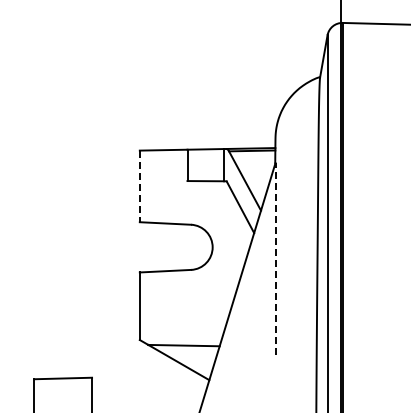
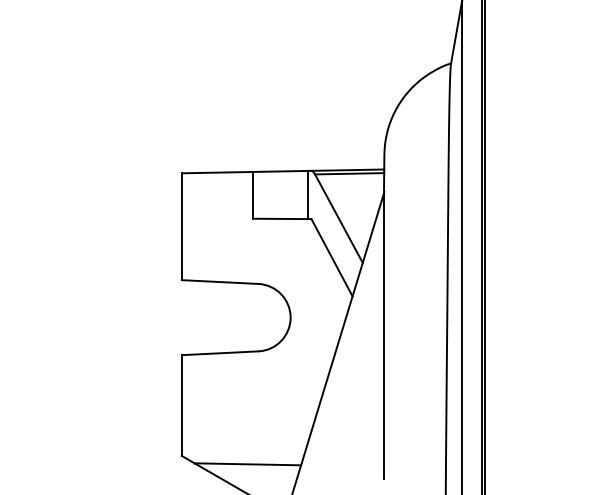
line: (139, 186) -> (181, 226), dashed -> solid
line: (275, 258) -> (384, 334), dashed -> solid

